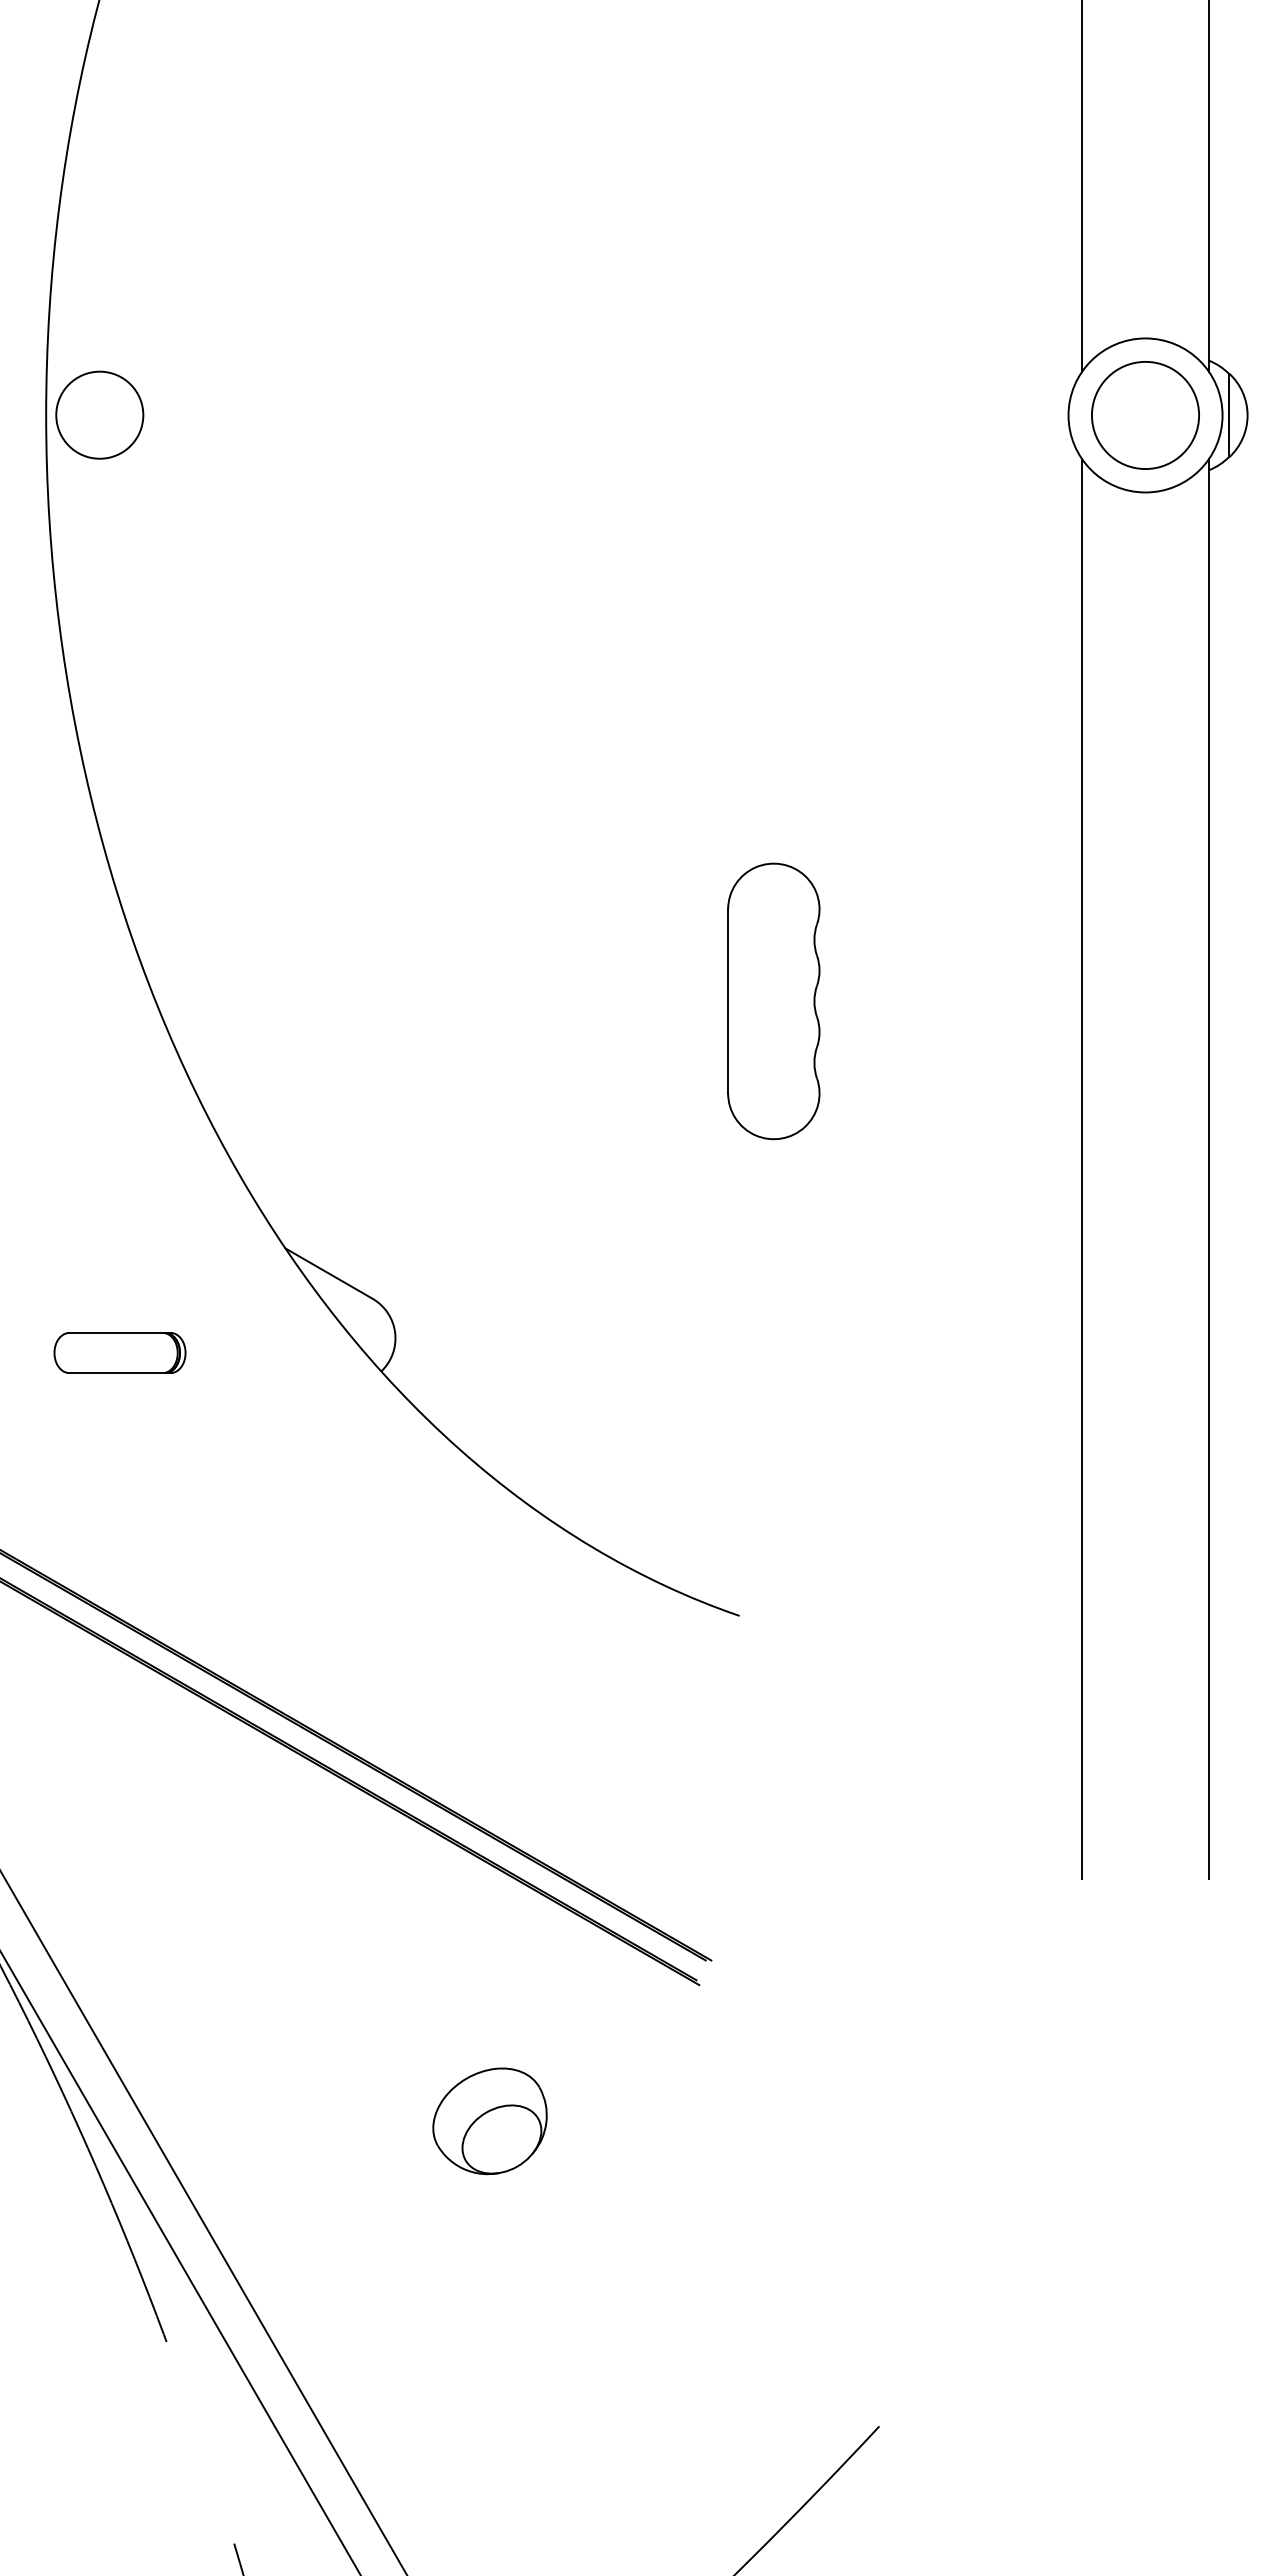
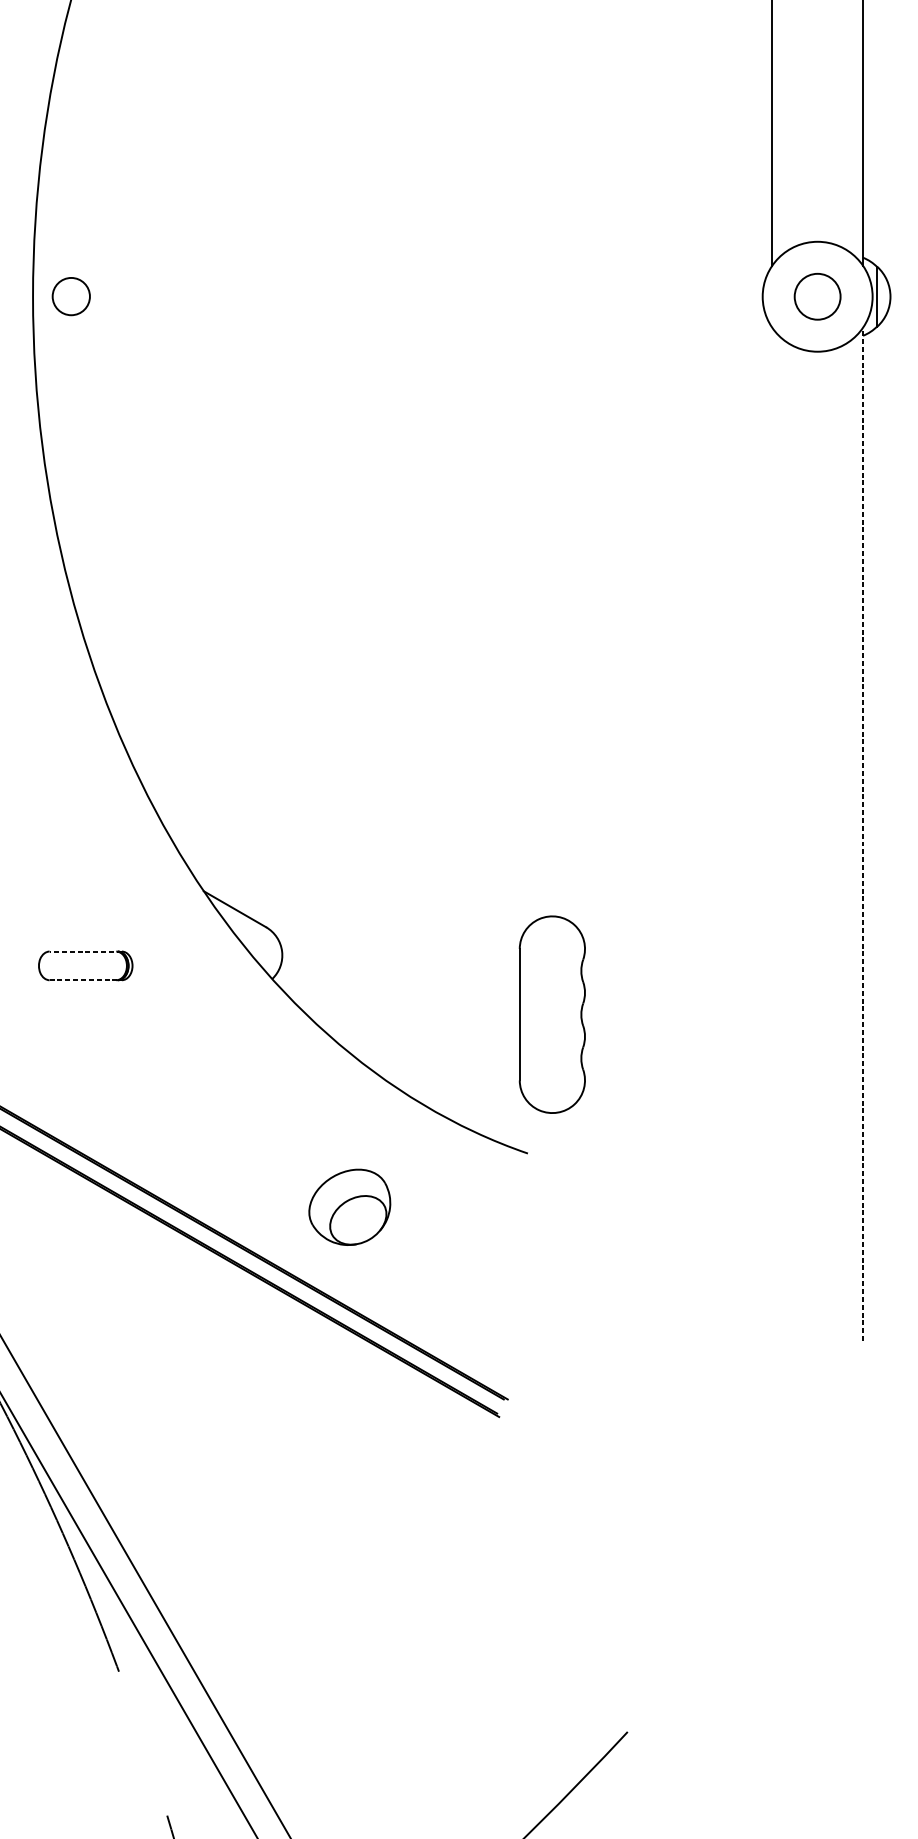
circle: (99, 414) -> (71, 296), size x0.6
circle: (1145, 415) -> (817, 296), size x0.6
part: (773, 1001) -> (552, 1014), moved
line: (1081, 1168) -> (771, 834), removed
line: (1209, 1168) -> (863, 834), solid -> dashed
line: (120, 1332) -> (86, 951), solid -> dashed
line: (120, 1373) -> (86, 980), solid -> dashed
part: (489, 2121) -> (349, 1207), moved

